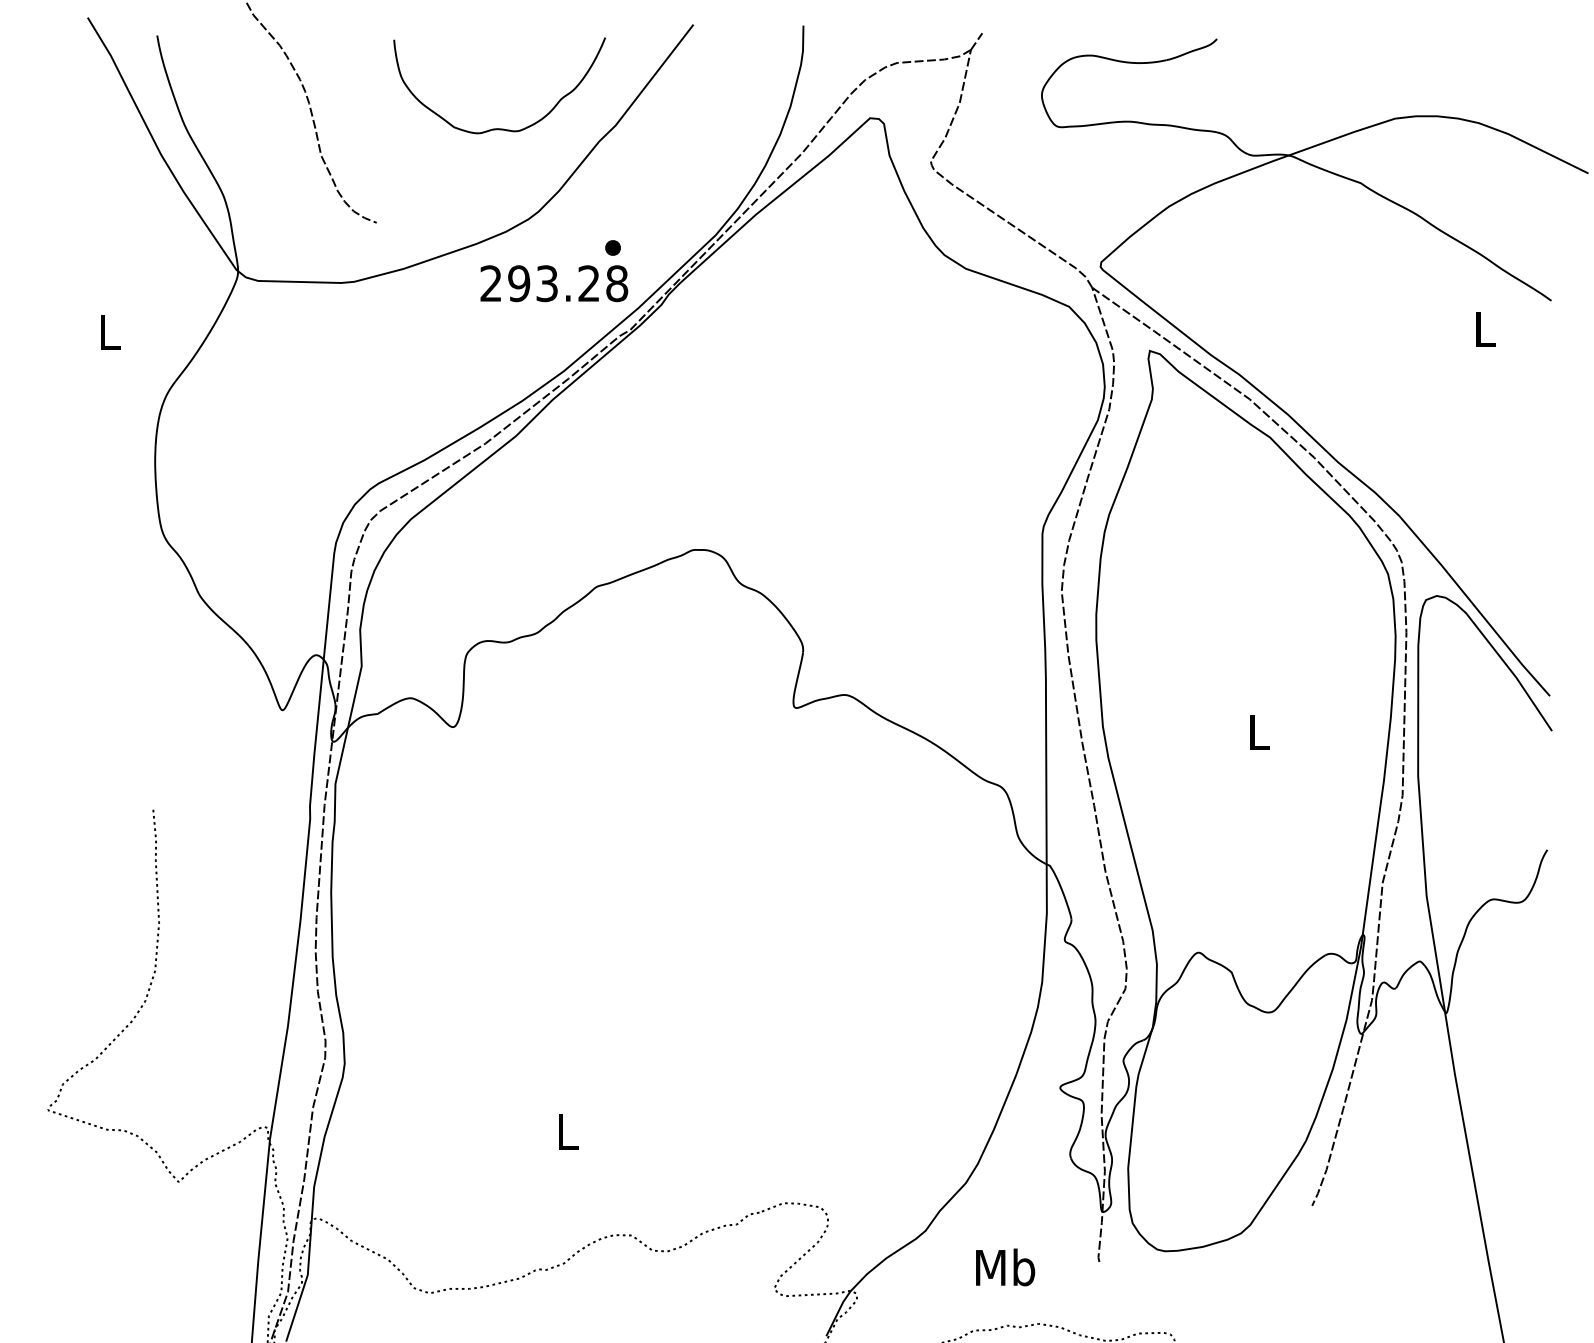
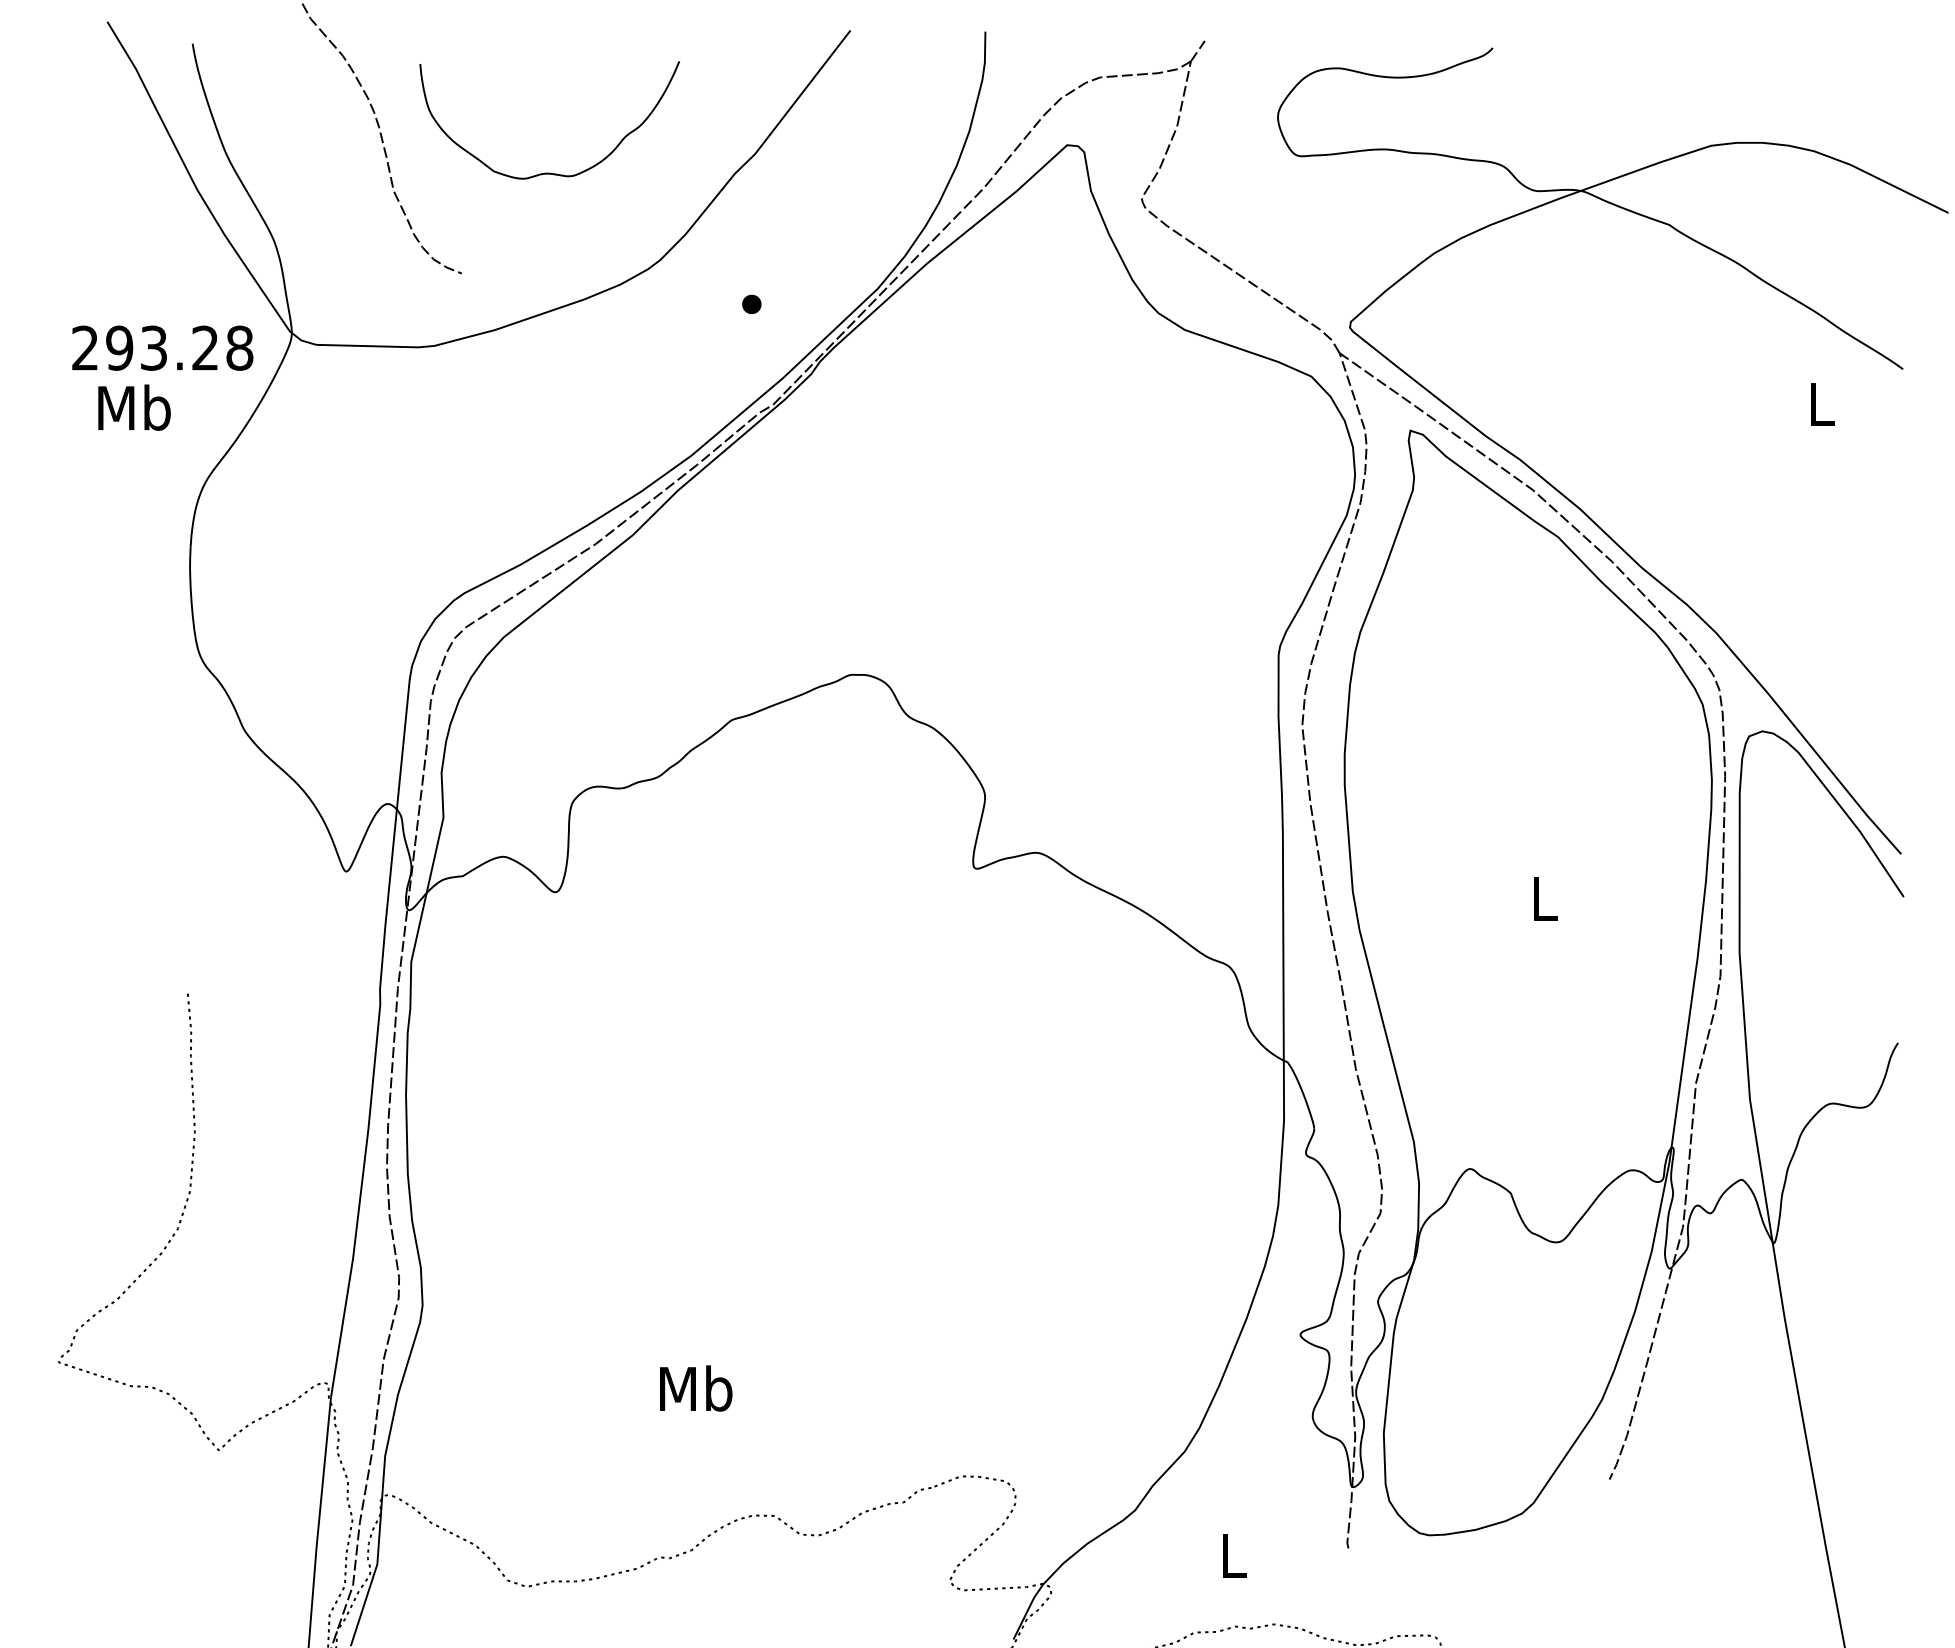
part: (499, 128) -> (549, 172), moved
text: (554, 283) -> (162, 347), moved
text: (109, 332) -> (134, 407), L -> Mb
text: (567, 1131) -> (696, 1388), L -> Mb
text: (1005, 1267) -> (1233, 1555), Mb -> L

